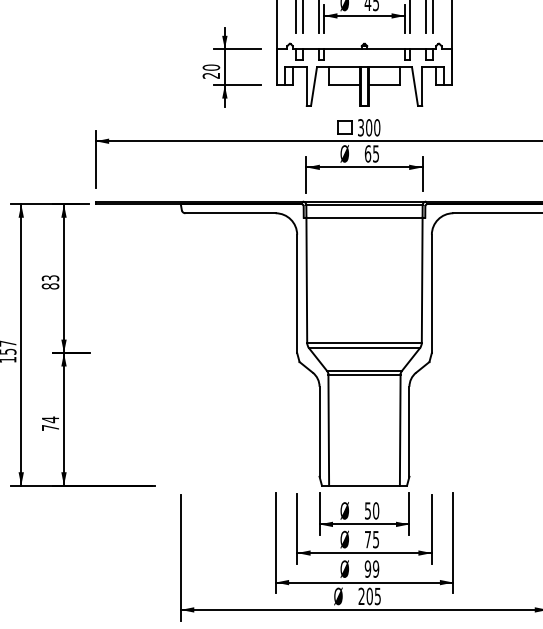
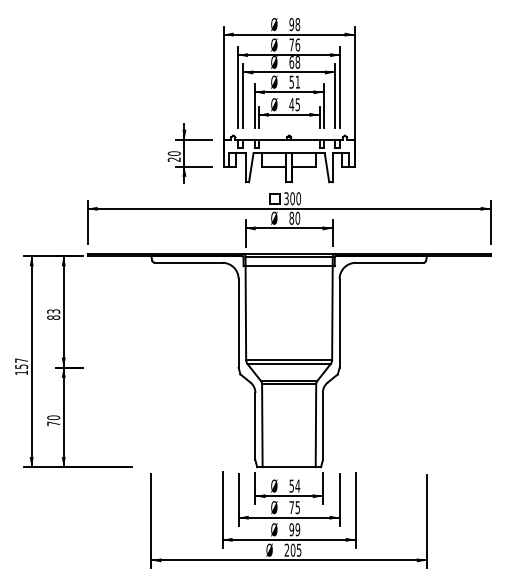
text: (371, 152) -> (294, 217), 65 -> 80
text: (50, 419) -> (53, 417), 74 -> 70
text: (375, 510) -> (297, 485), 50 -> 54

